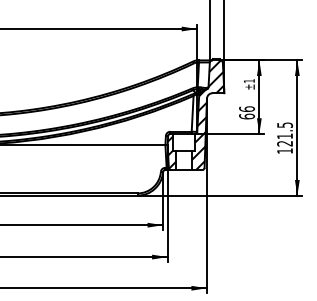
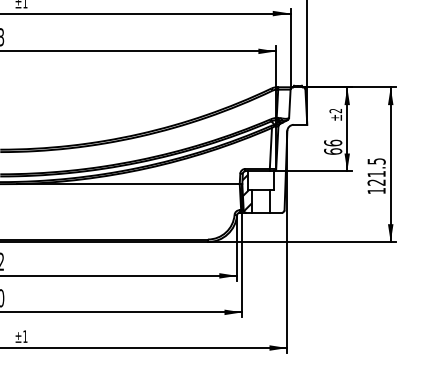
text: (249, 81) -> (335, 111), ±1 -> ±2
hatch: (207, 114) -> (287, 149), removed

